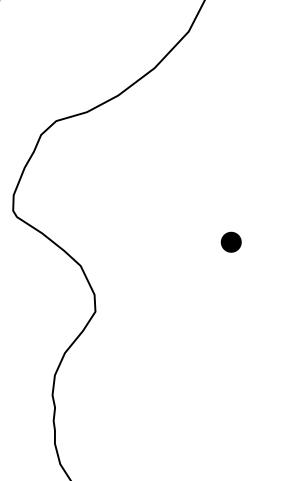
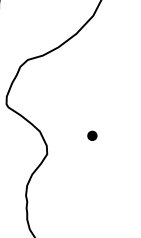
part: (231, 241) -> (92, 135), moved

